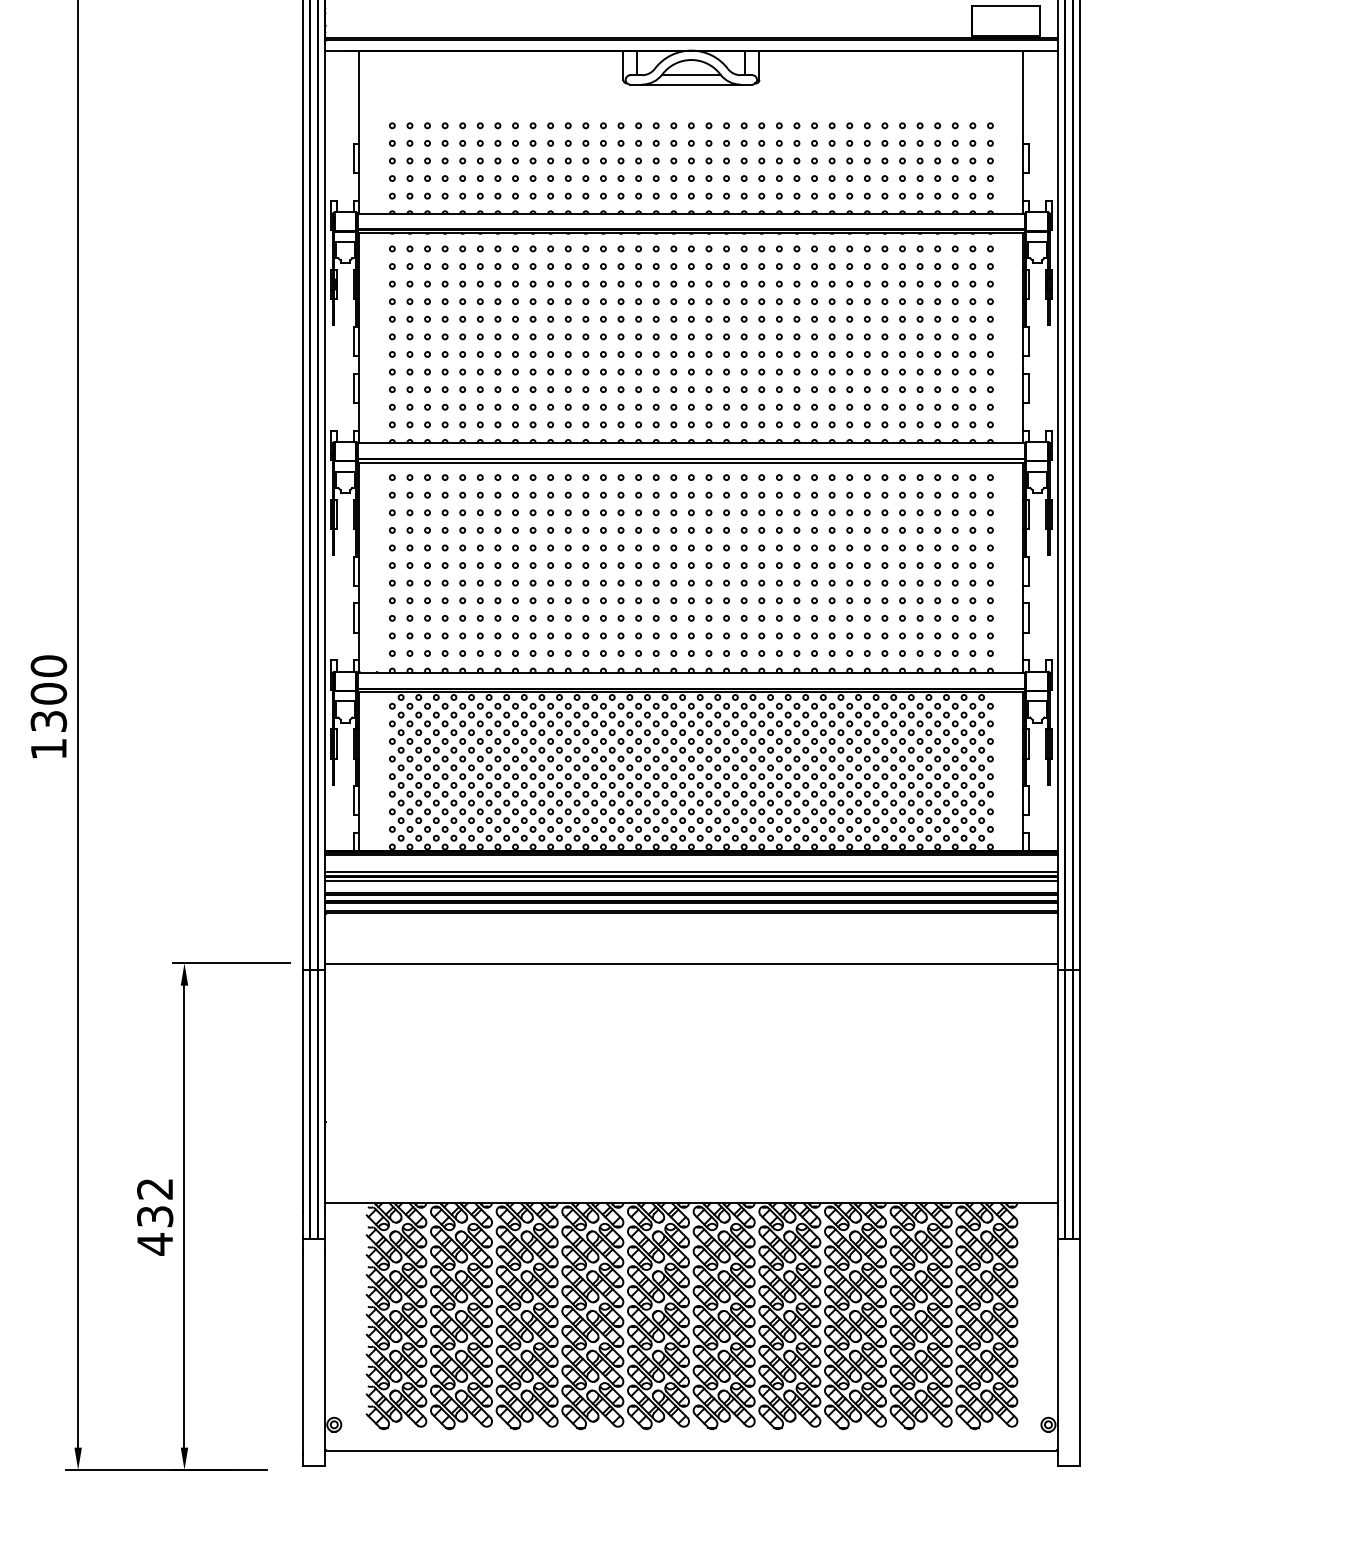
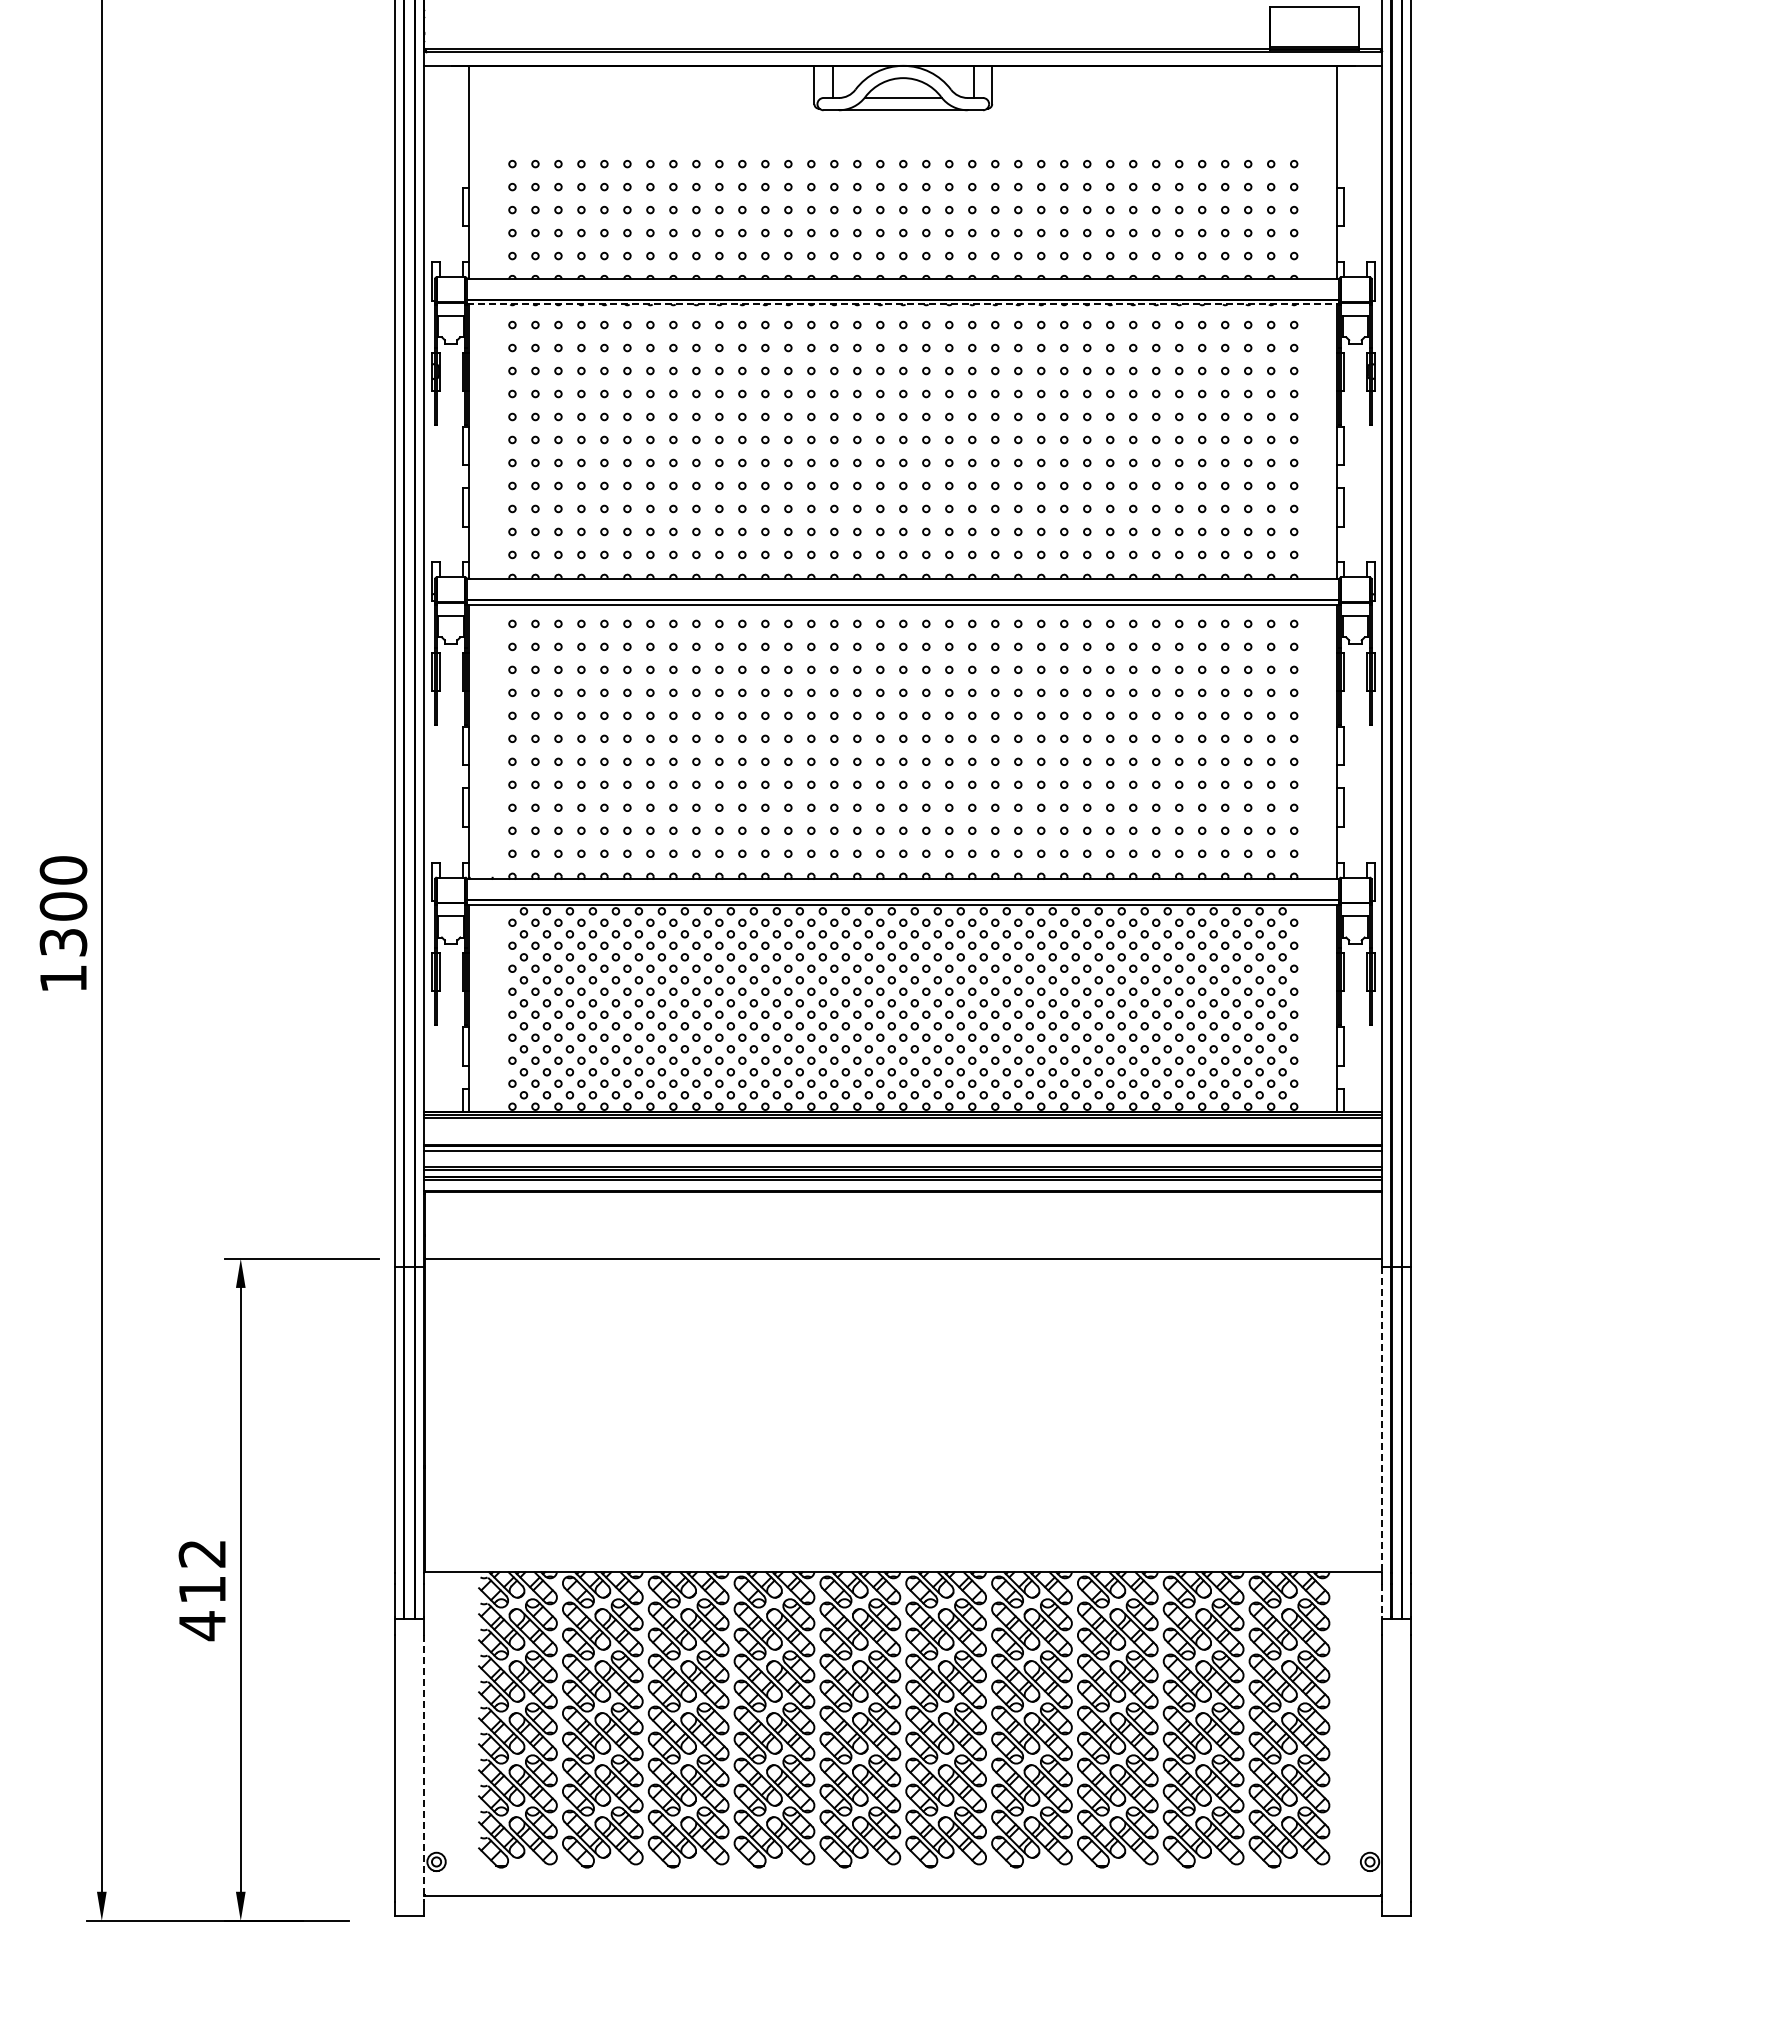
line: (691, 233) -> (903, 304), solid -> dashed
line: (691, 872) -> (903, 1139), removed
line: (1058, 1086) -> (1382, 1419), solid -> dashed
text: (155, 1216) -> (202, 1589), 432 -> 412
line: (1058, 1225) -> (1382, 1601), solid -> dashed
line: (325, 1354) -> (424, 1769), solid -> dashed

